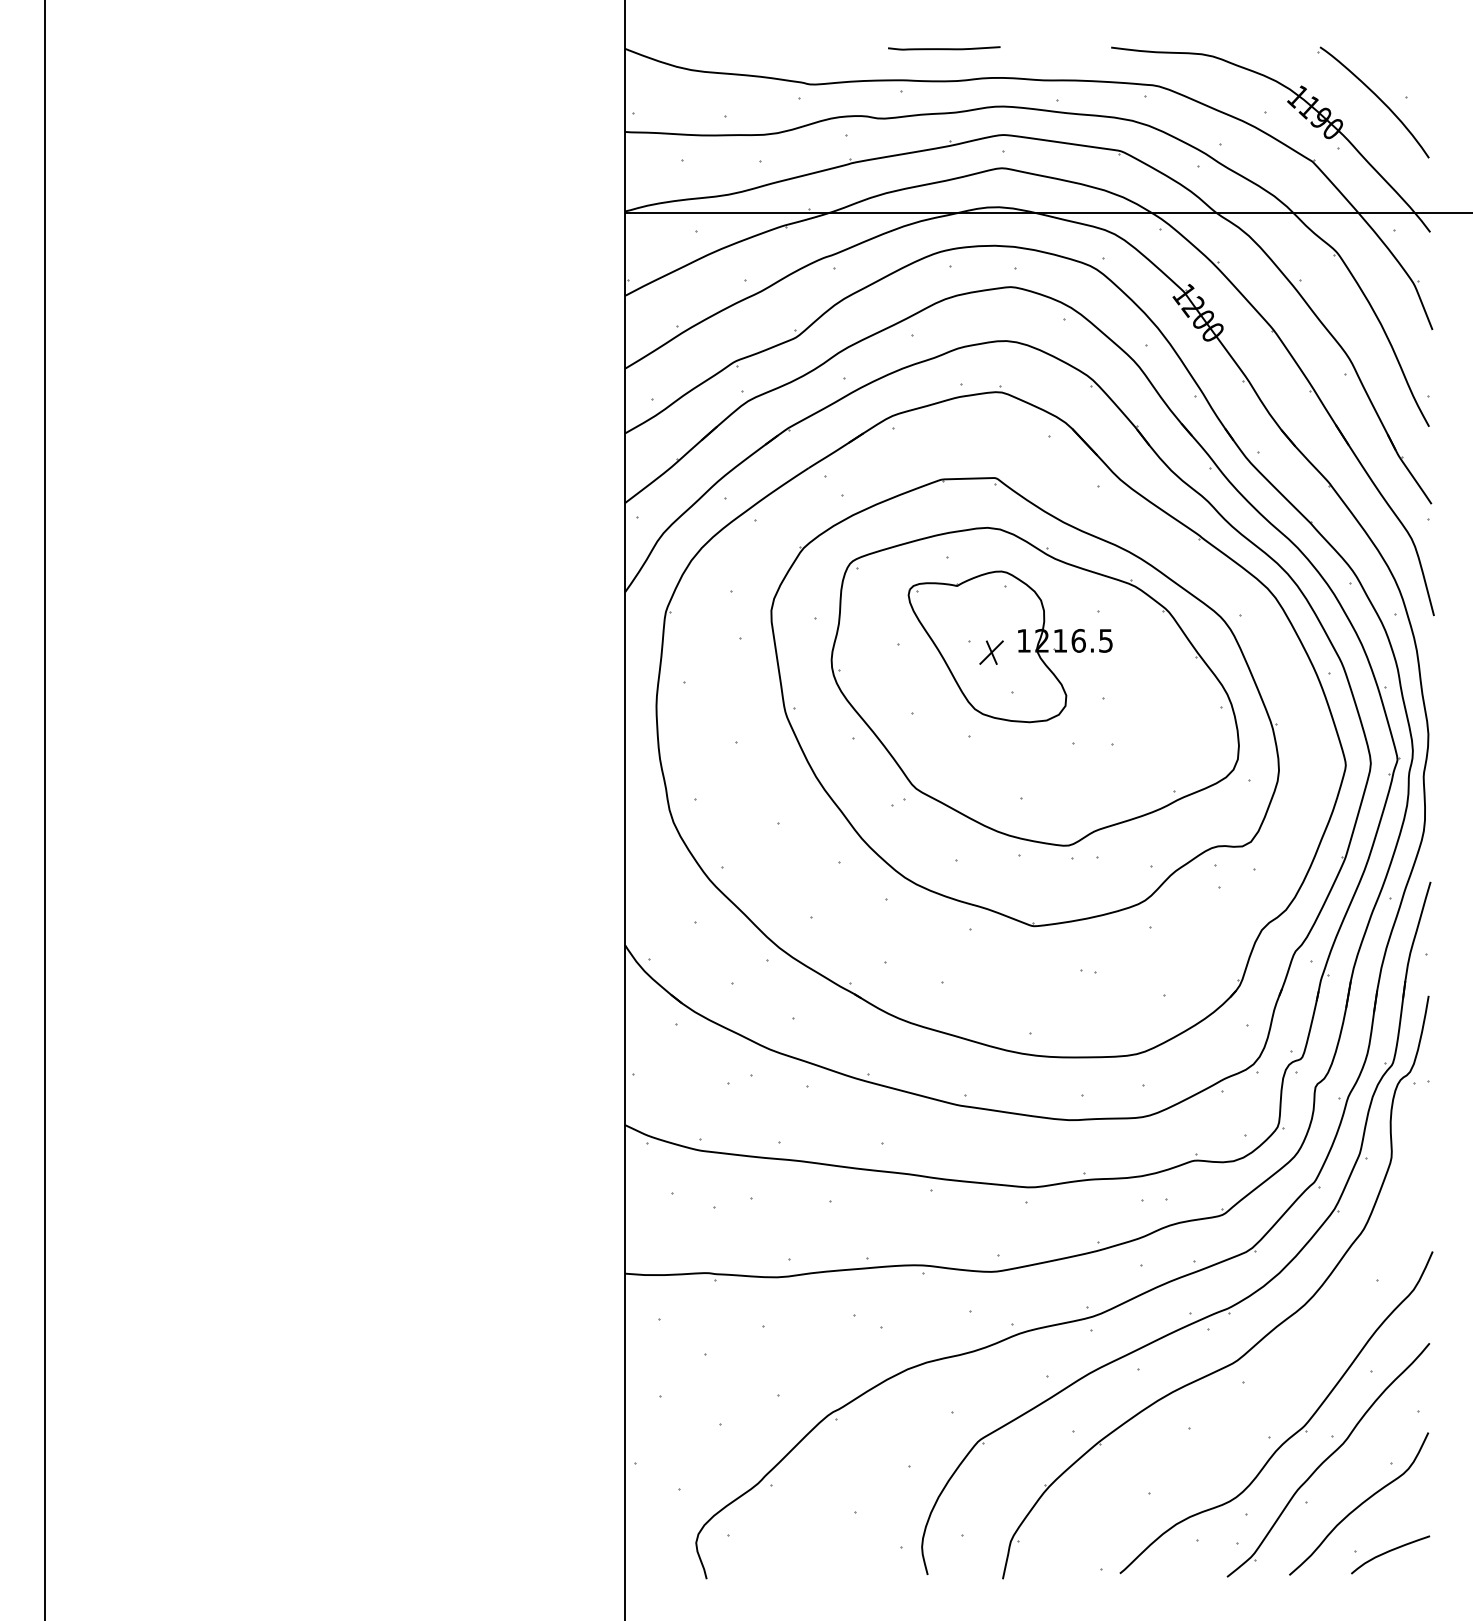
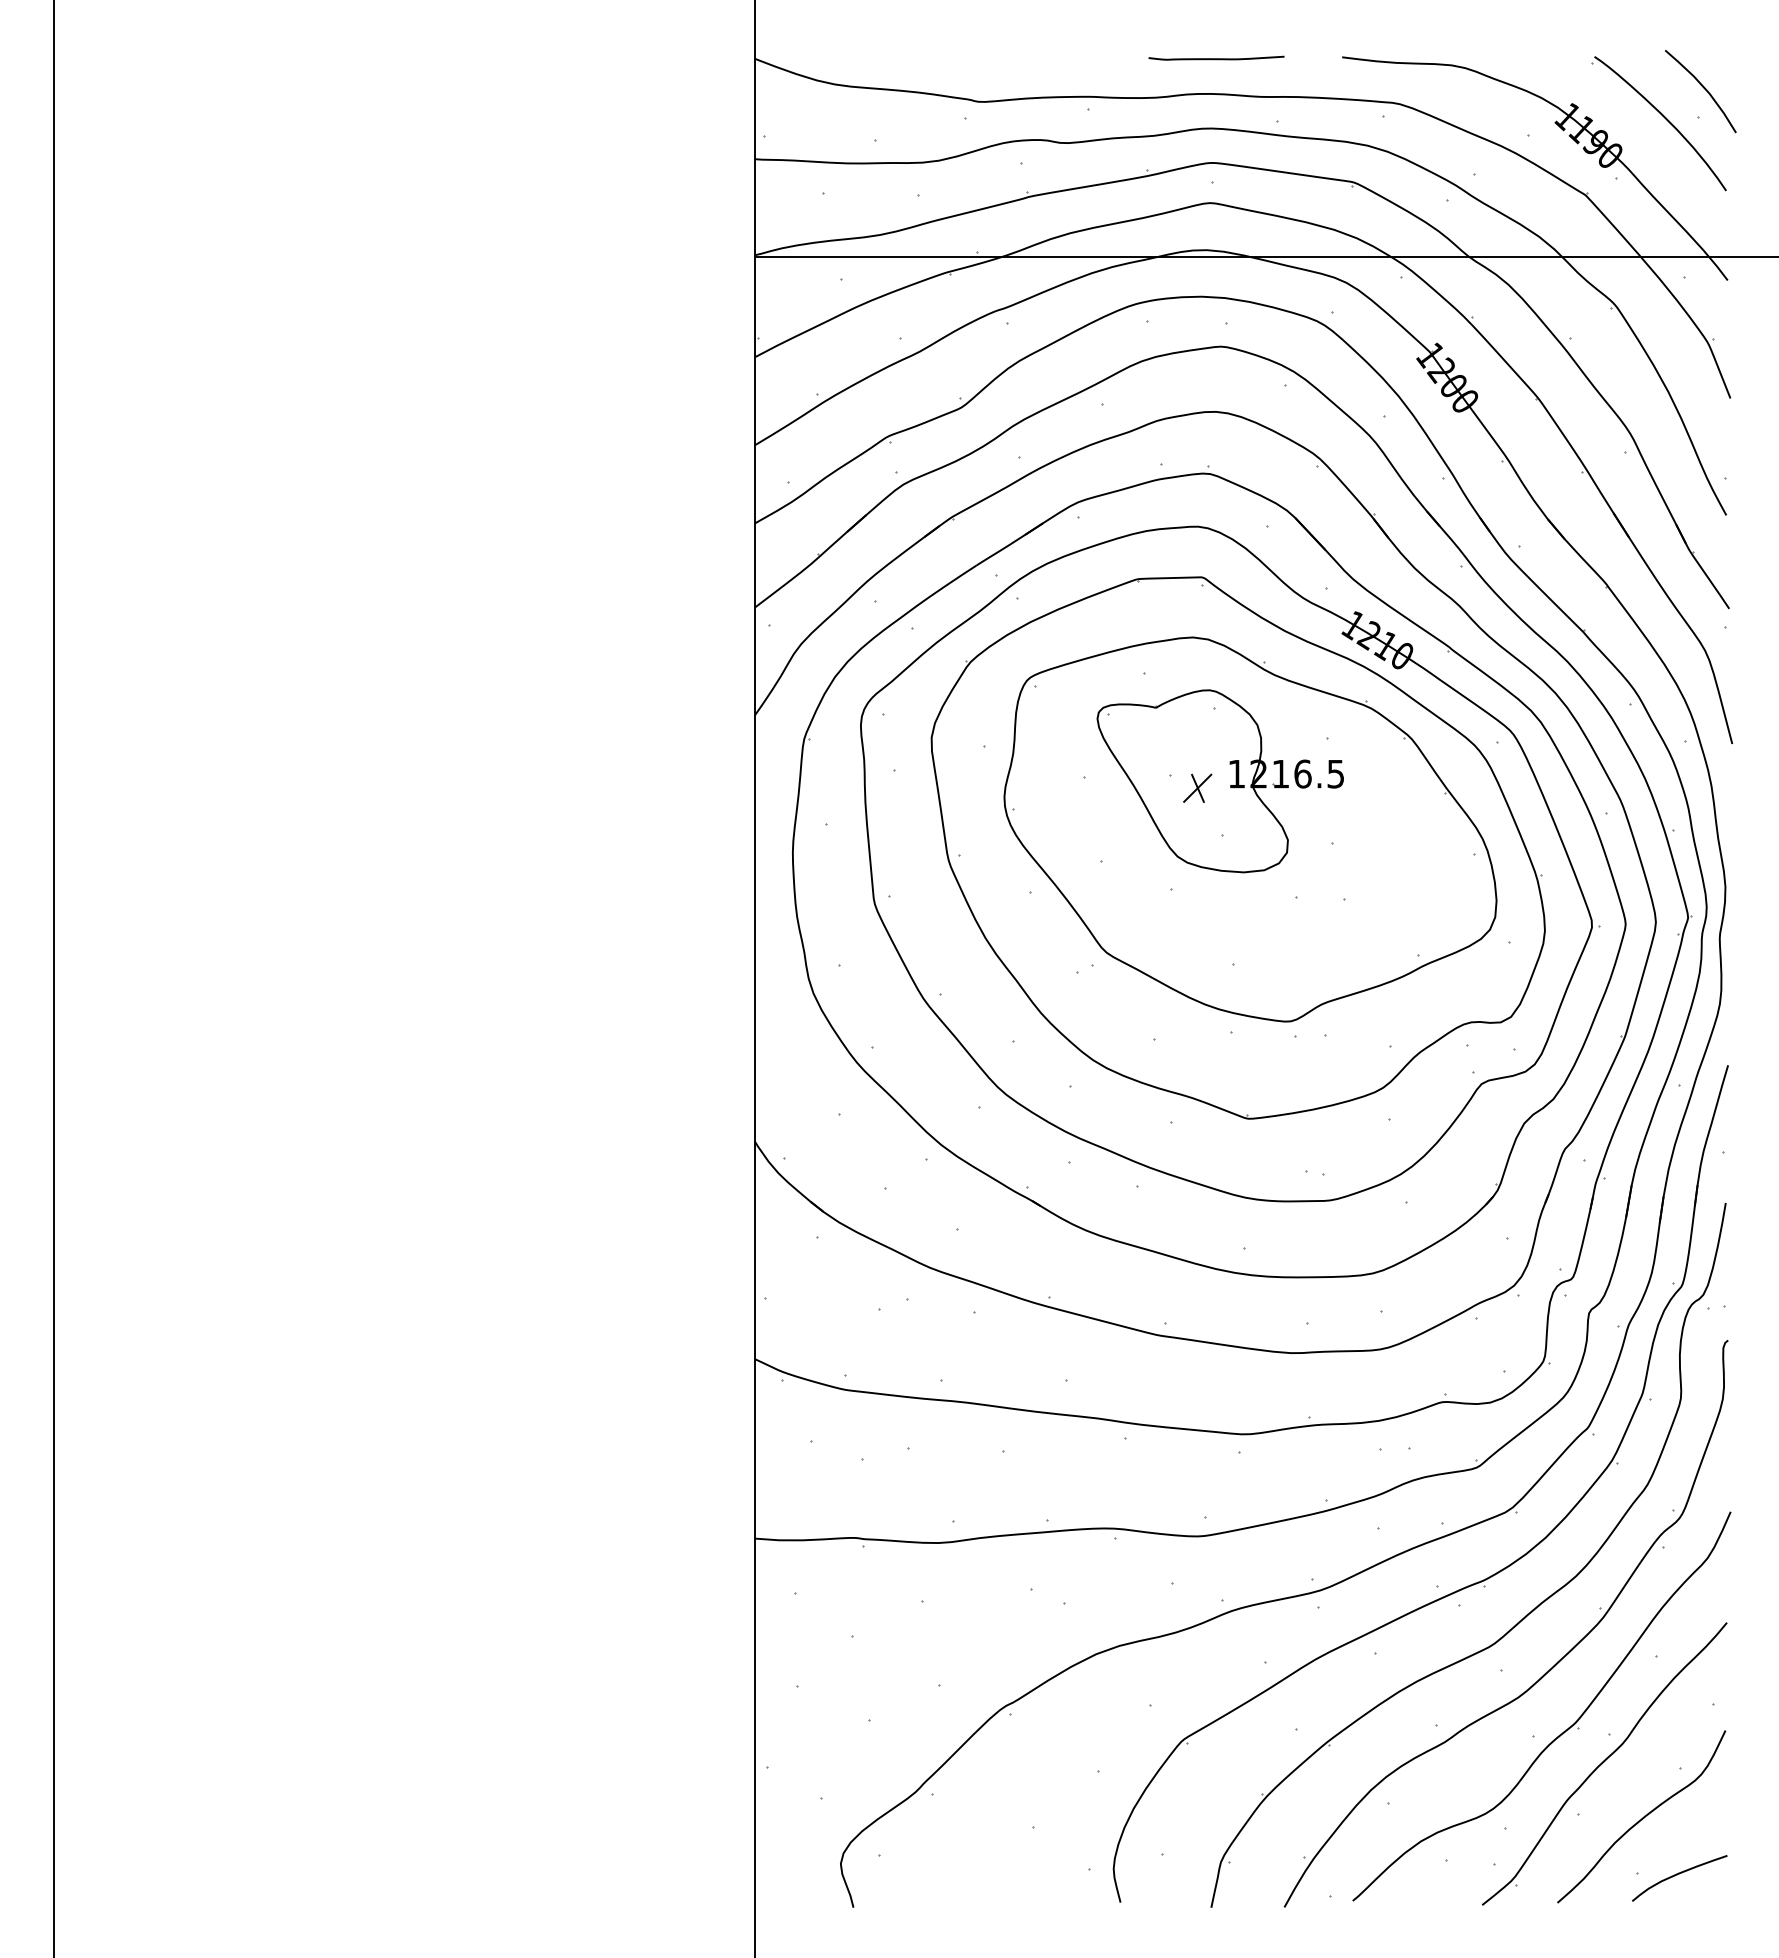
curve: (944, 48) -> (1216, 58), moved
curve: (1410, 73) -> (1703, 88), added
part: (1018, 714) -> (1230, 863), added
part: (1280, 1383) -> (1546, 1671), added

